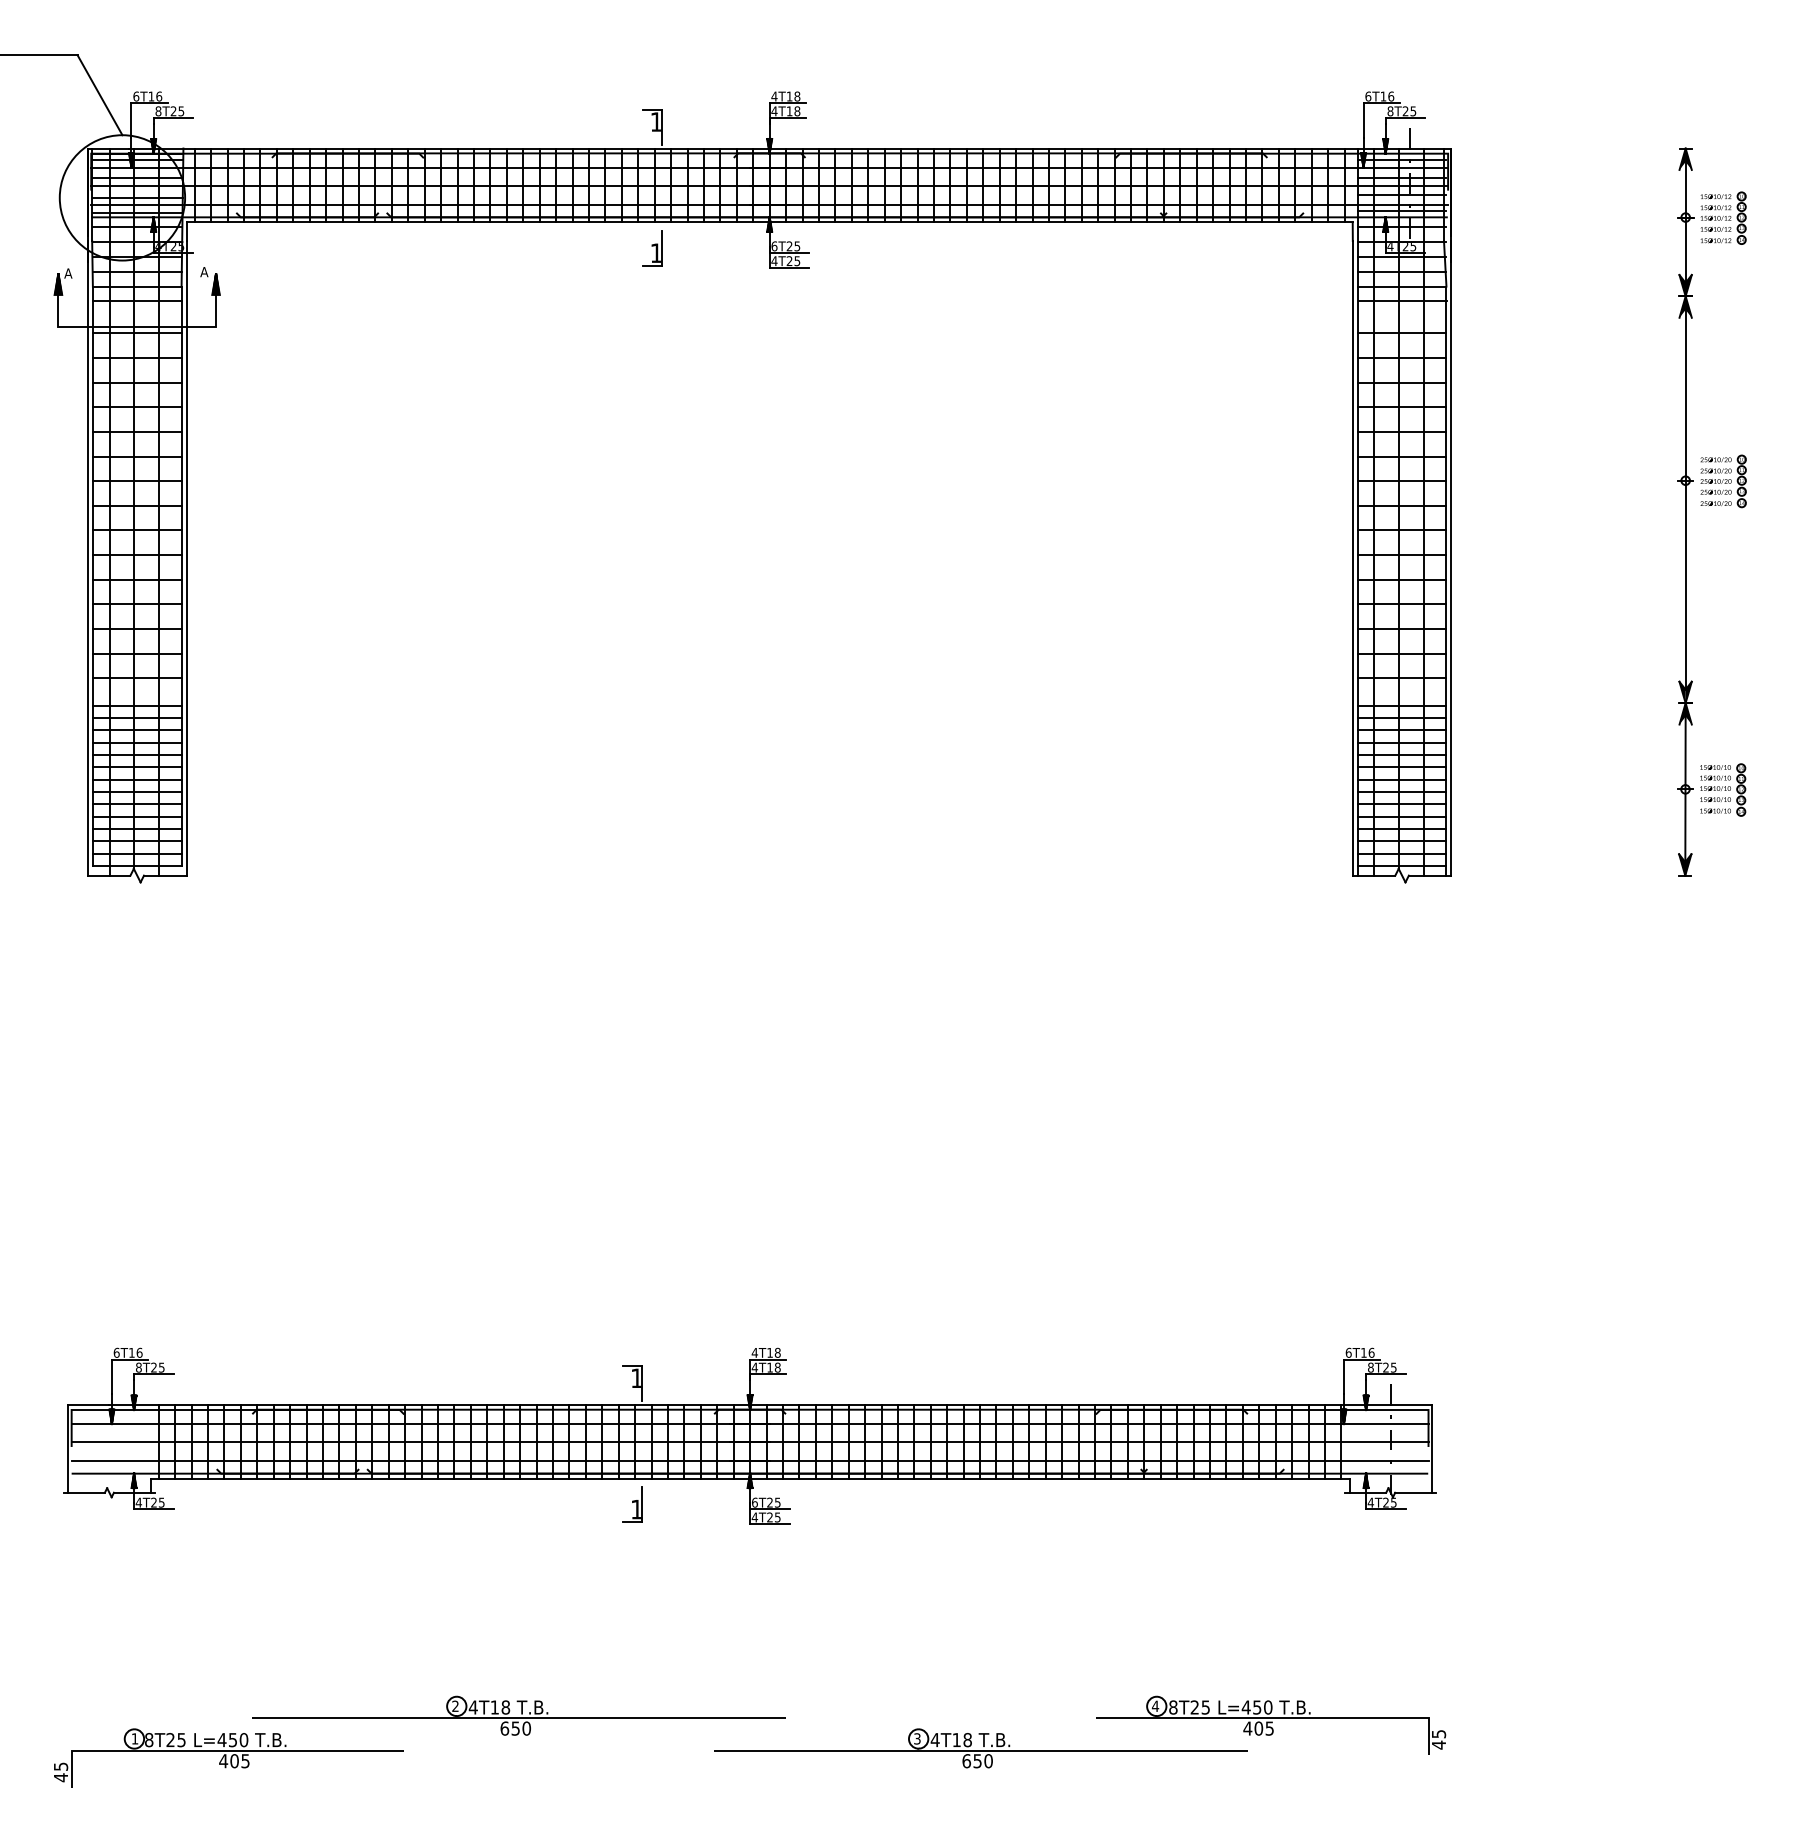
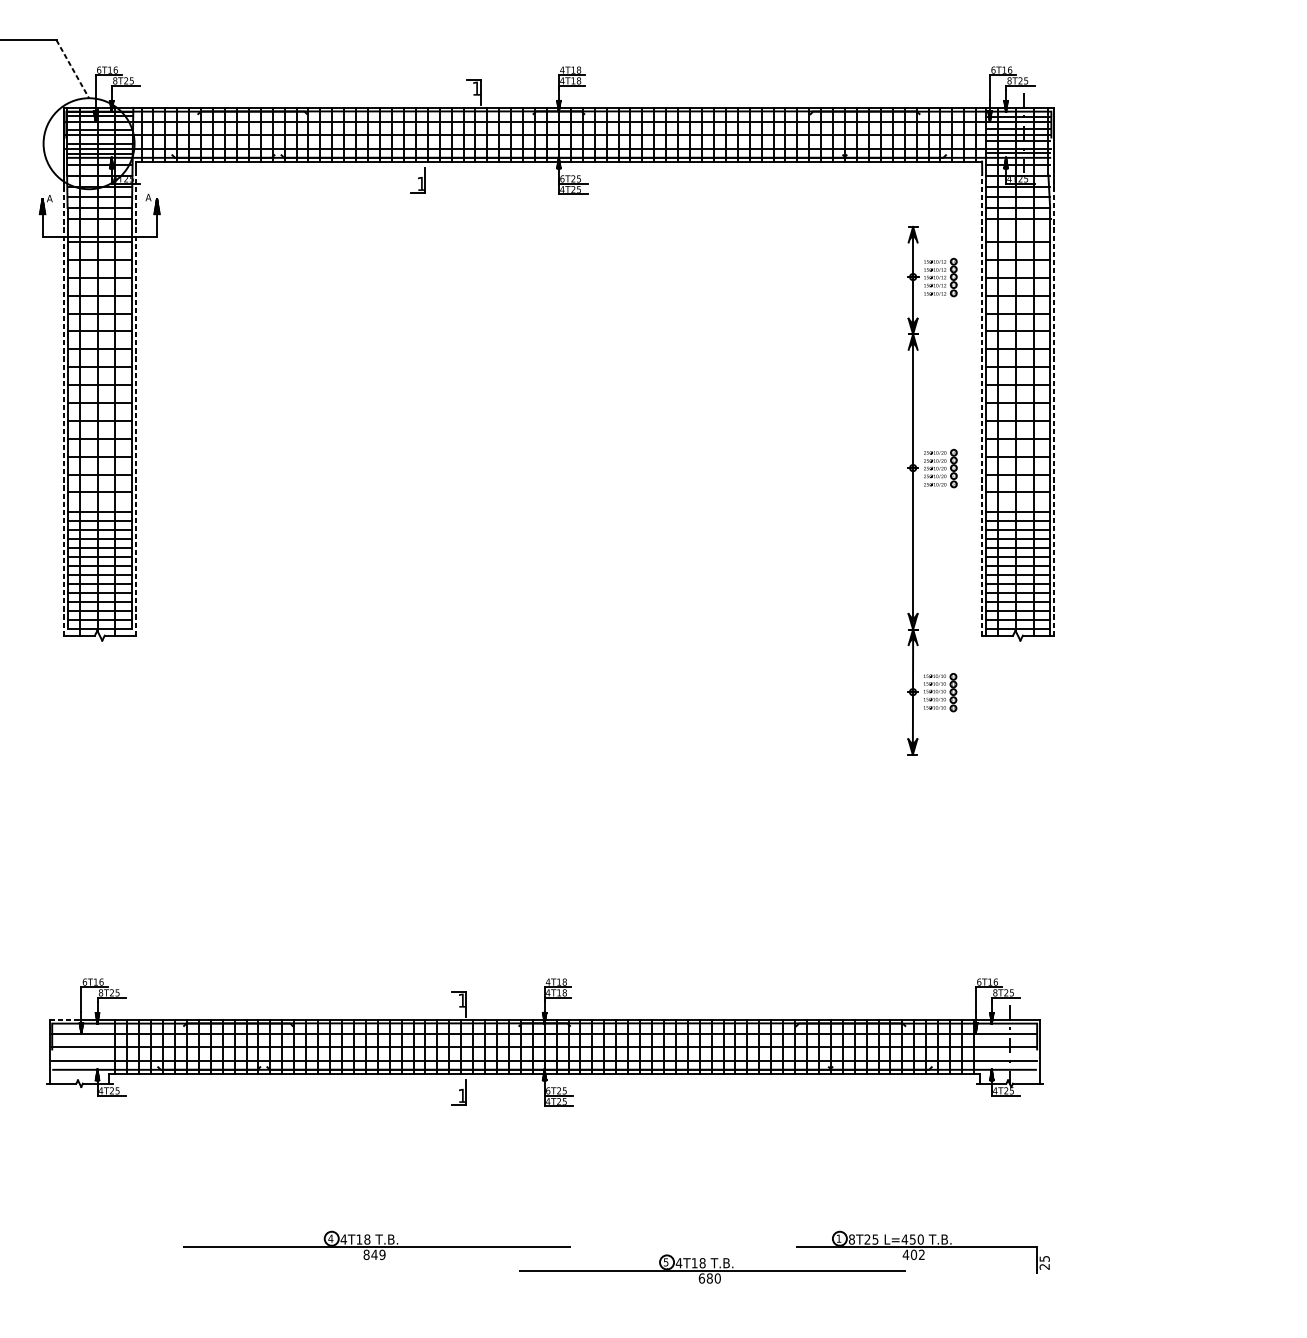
line: (100, 95) -> (73, 69), solid -> dashed
part: (652, 248) -> (418, 180), moved
part: (1711, 511) -> (931, 490), moved
line: (87, 557) -> (63, 404), solid -> dashed
line: (186, 557) -> (135, 404), solid -> dashed
line: (1352, 557) -> (981, 404), solid -> dashed
line: (1451, 557) -> (1053, 404), solid -> dashed
line: (88, 1404) -> (64, 1019), solid -> dashed
text: (455, 1705) -> (330, 1238), 2 -> 4
text: (1155, 1705) -> (838, 1238), 4 -> 1
text: (515, 1728) -> (374, 1254), 650 -> 849
text: (1269, 1728) -> (921, 1254), 405 -> 402
text: (917, 1738) -> (666, 1262), 3 -> 5
text: (1438, 1744) -> (1044, 1266), 45 -> 25
part: (228, 1757) -> (166, 1275), removed
text: (977, 1761) -> (709, 1278), 650 -> 680

